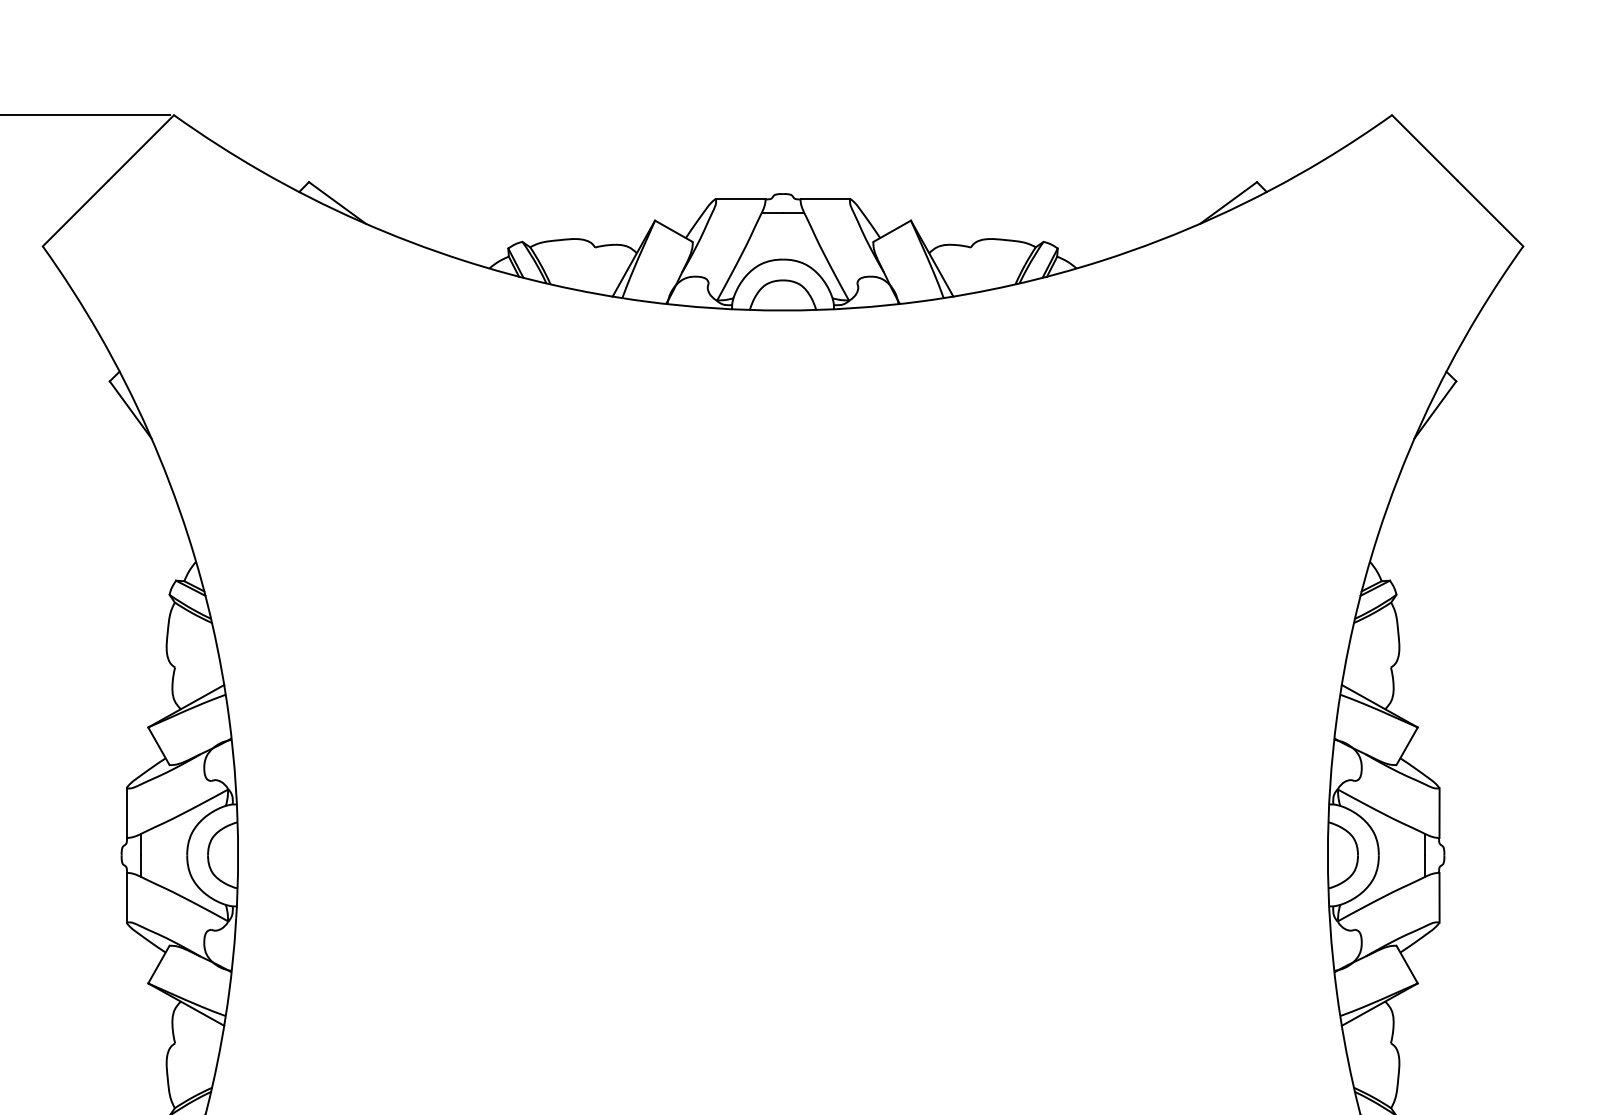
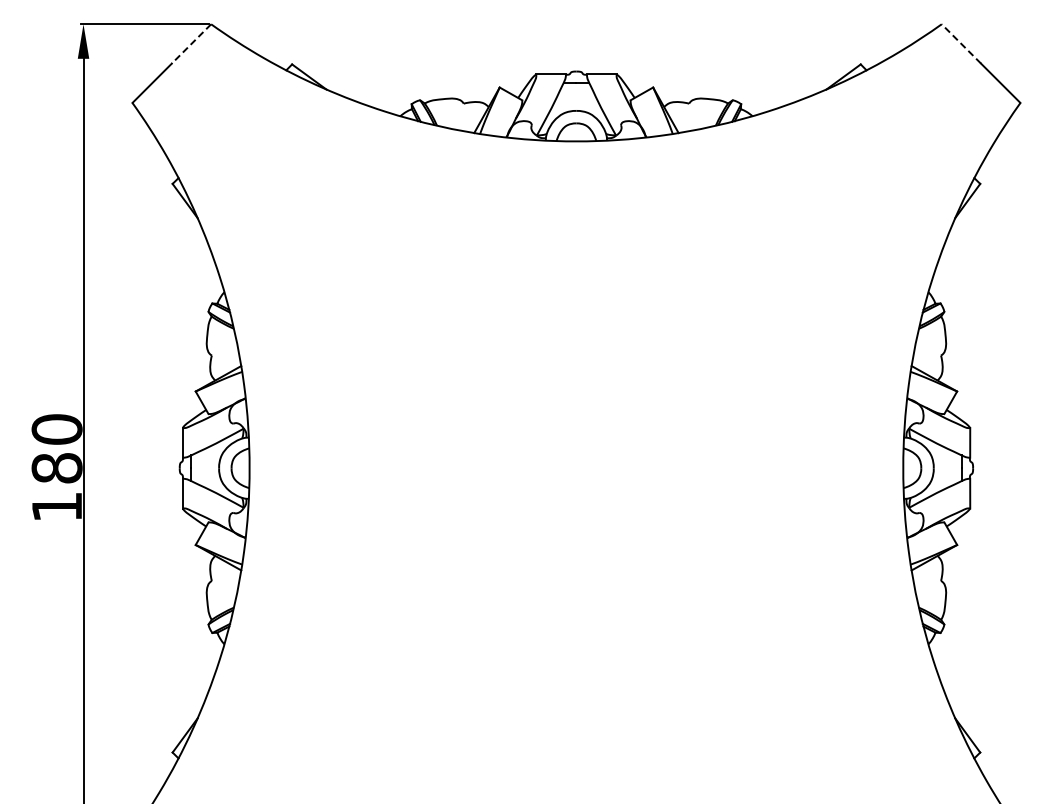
line: (141, 147) -> (191, 43), solid -> dashed
line: (1425, 147) -> (961, 43), solid -> dashed

